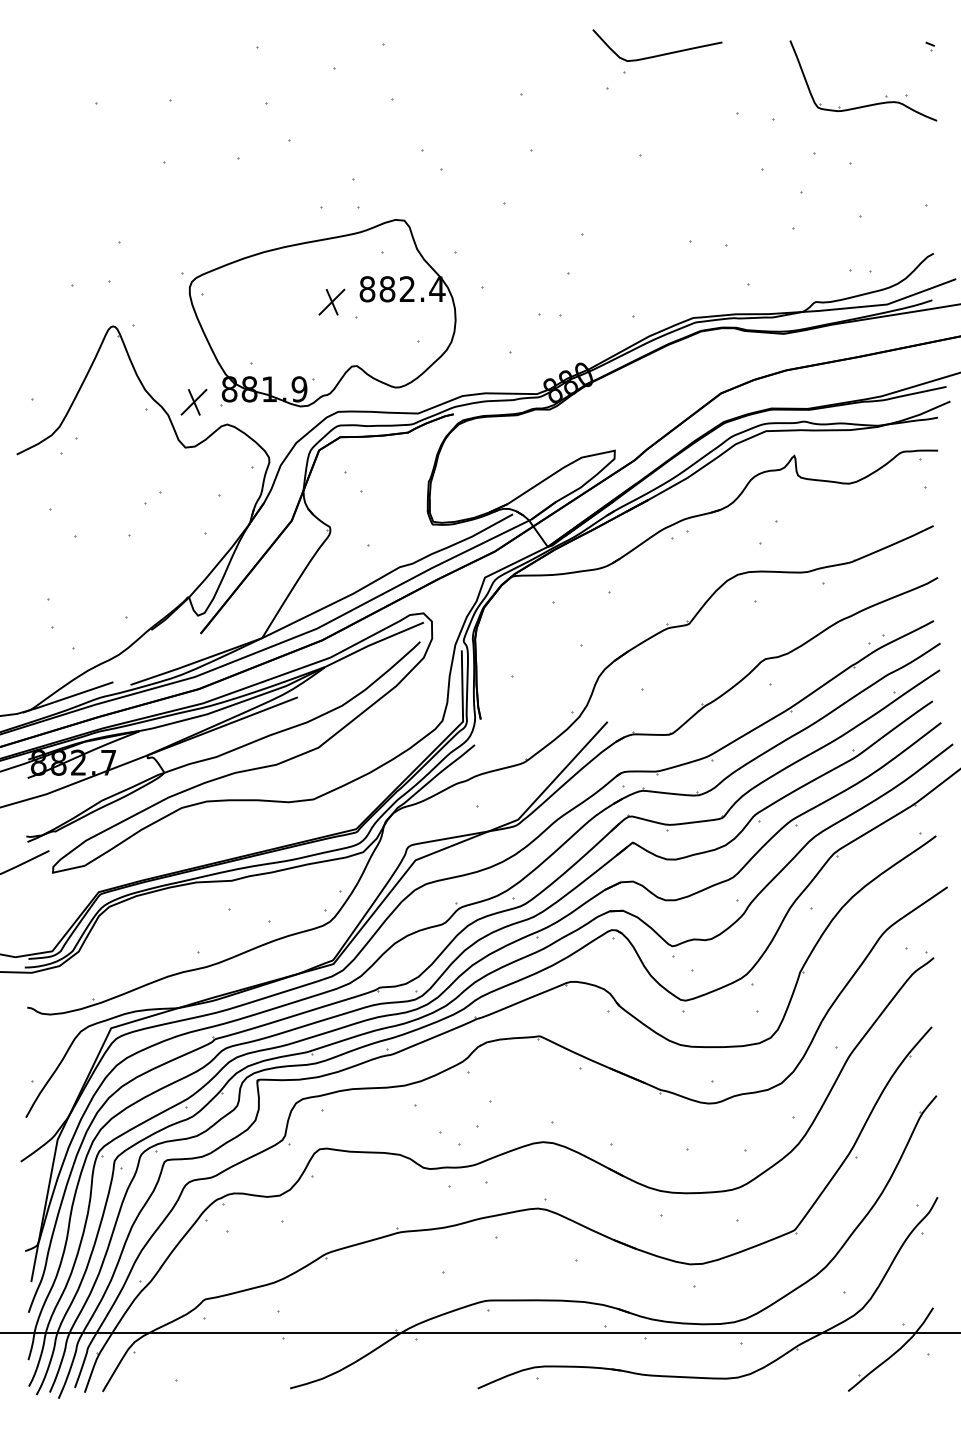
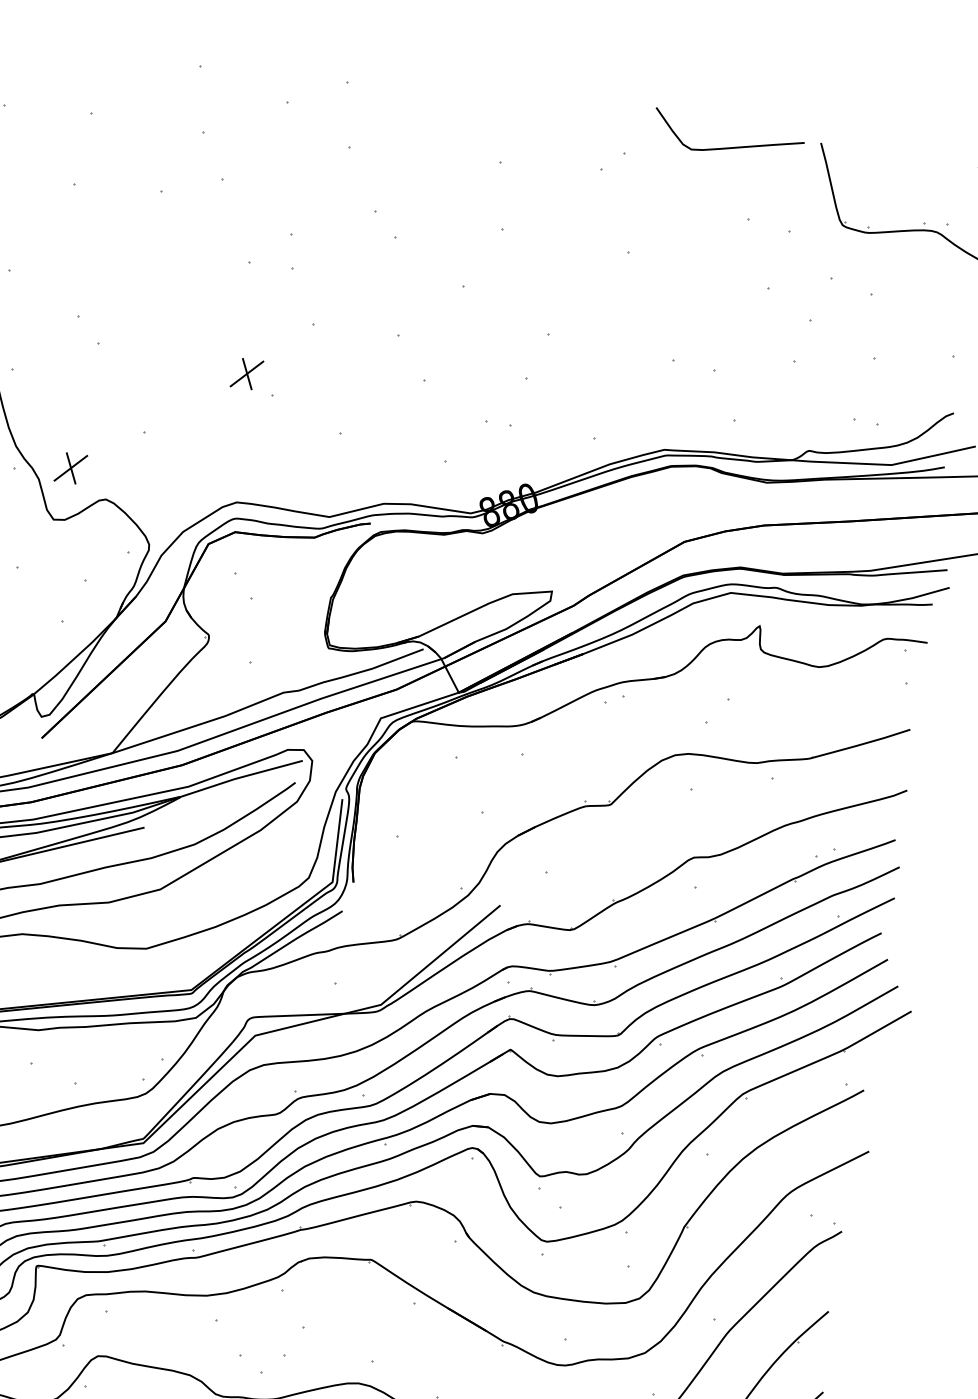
curve: (658, 54) -> (728, 146), moved
part: (322, 313) -> (234, 385), removed

